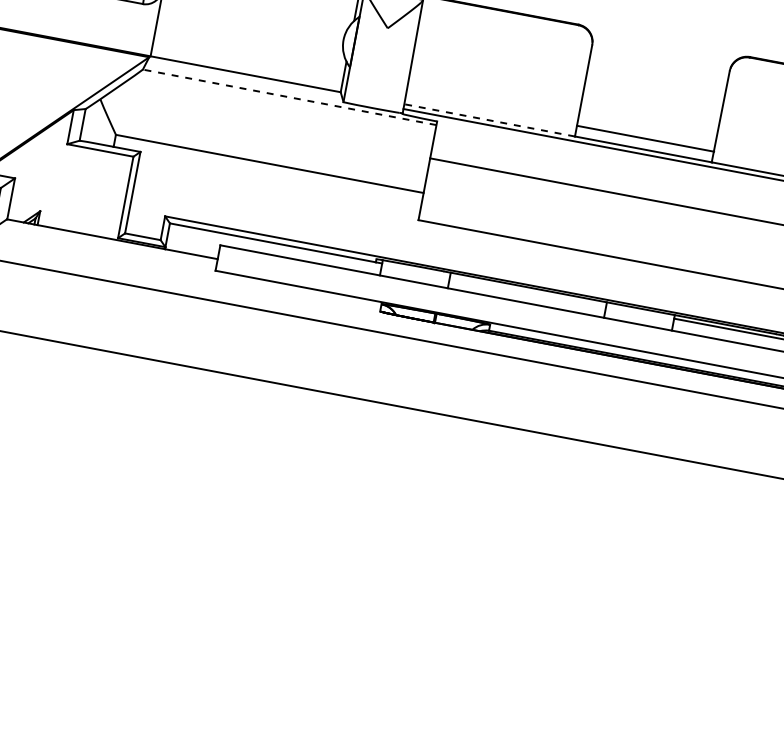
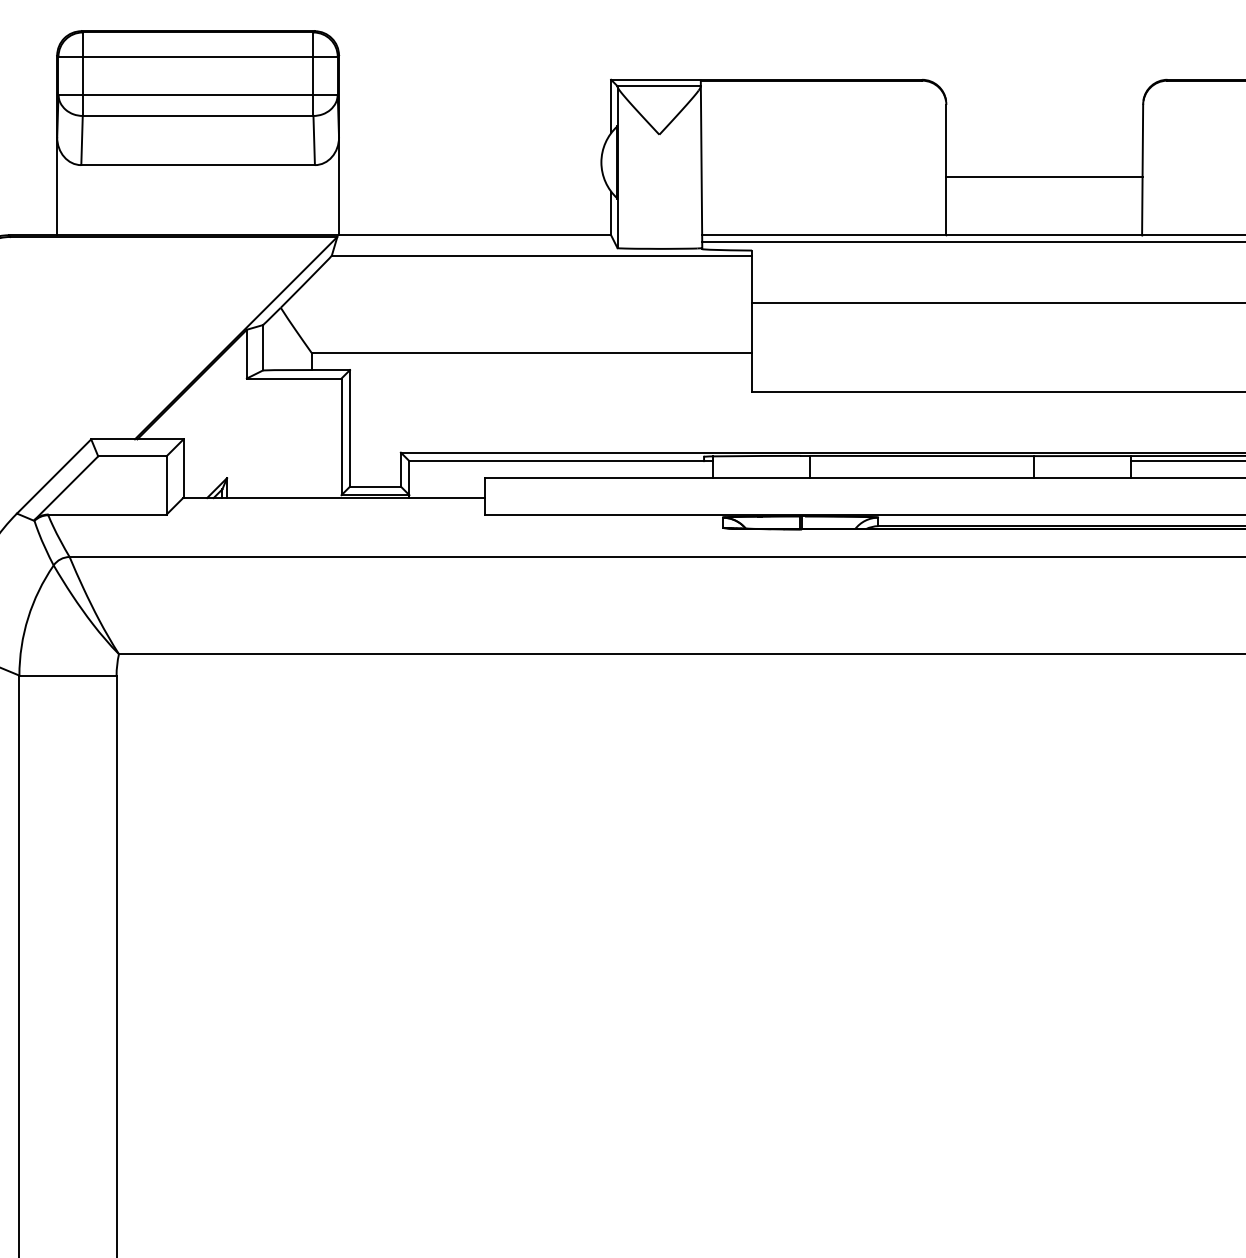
line: (289, 97) -> (541, 255), dashed -> solid
line: (489, 120) -> (823, 235), dashed -> solid
line: (645, 138) -> (1044, 176), moved

